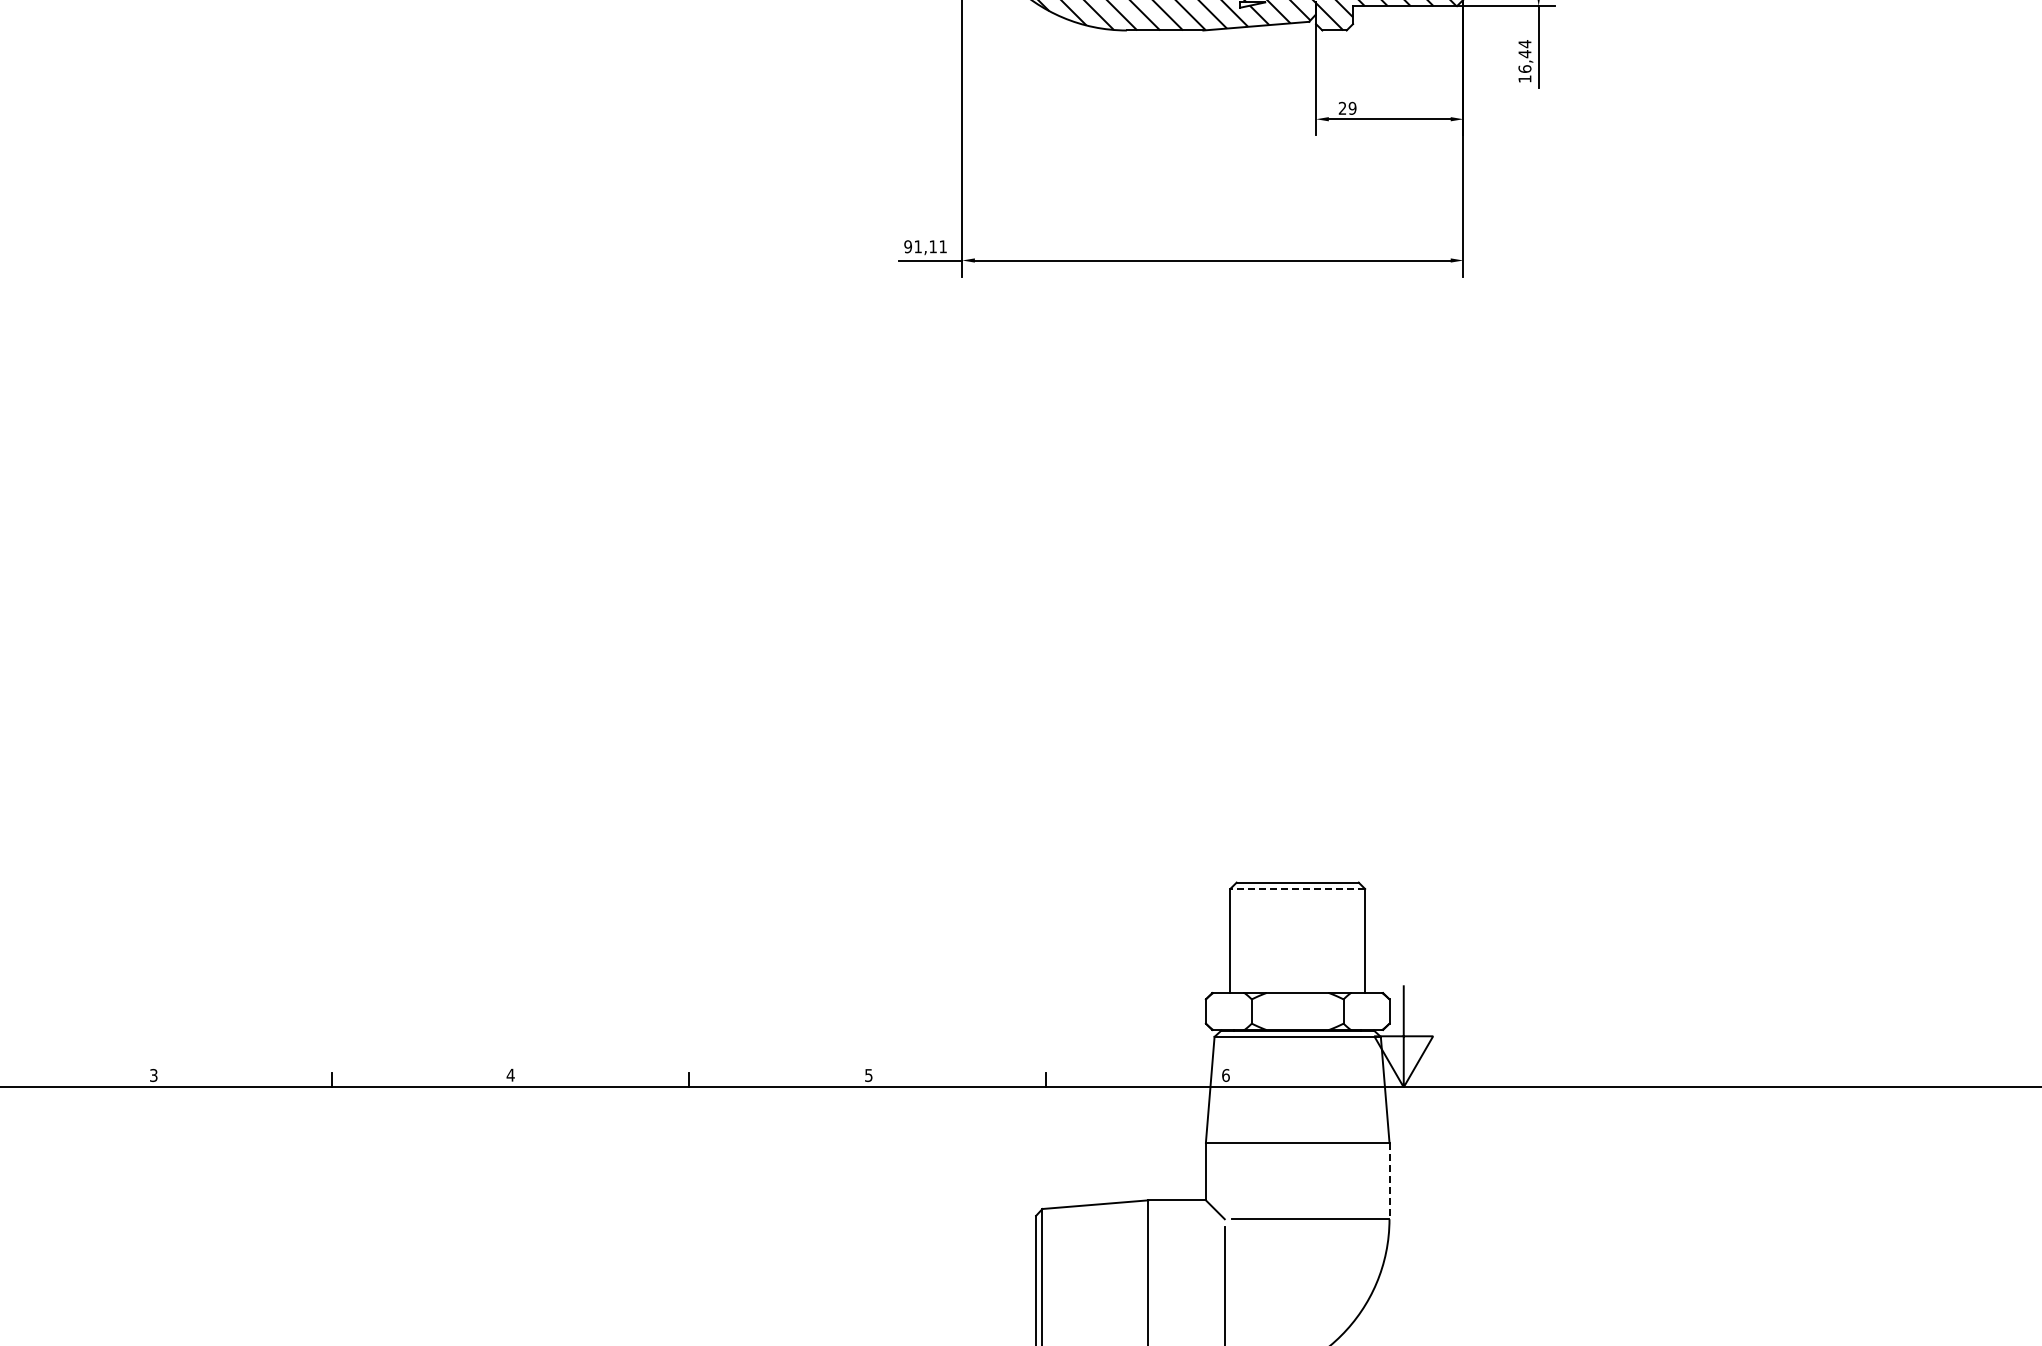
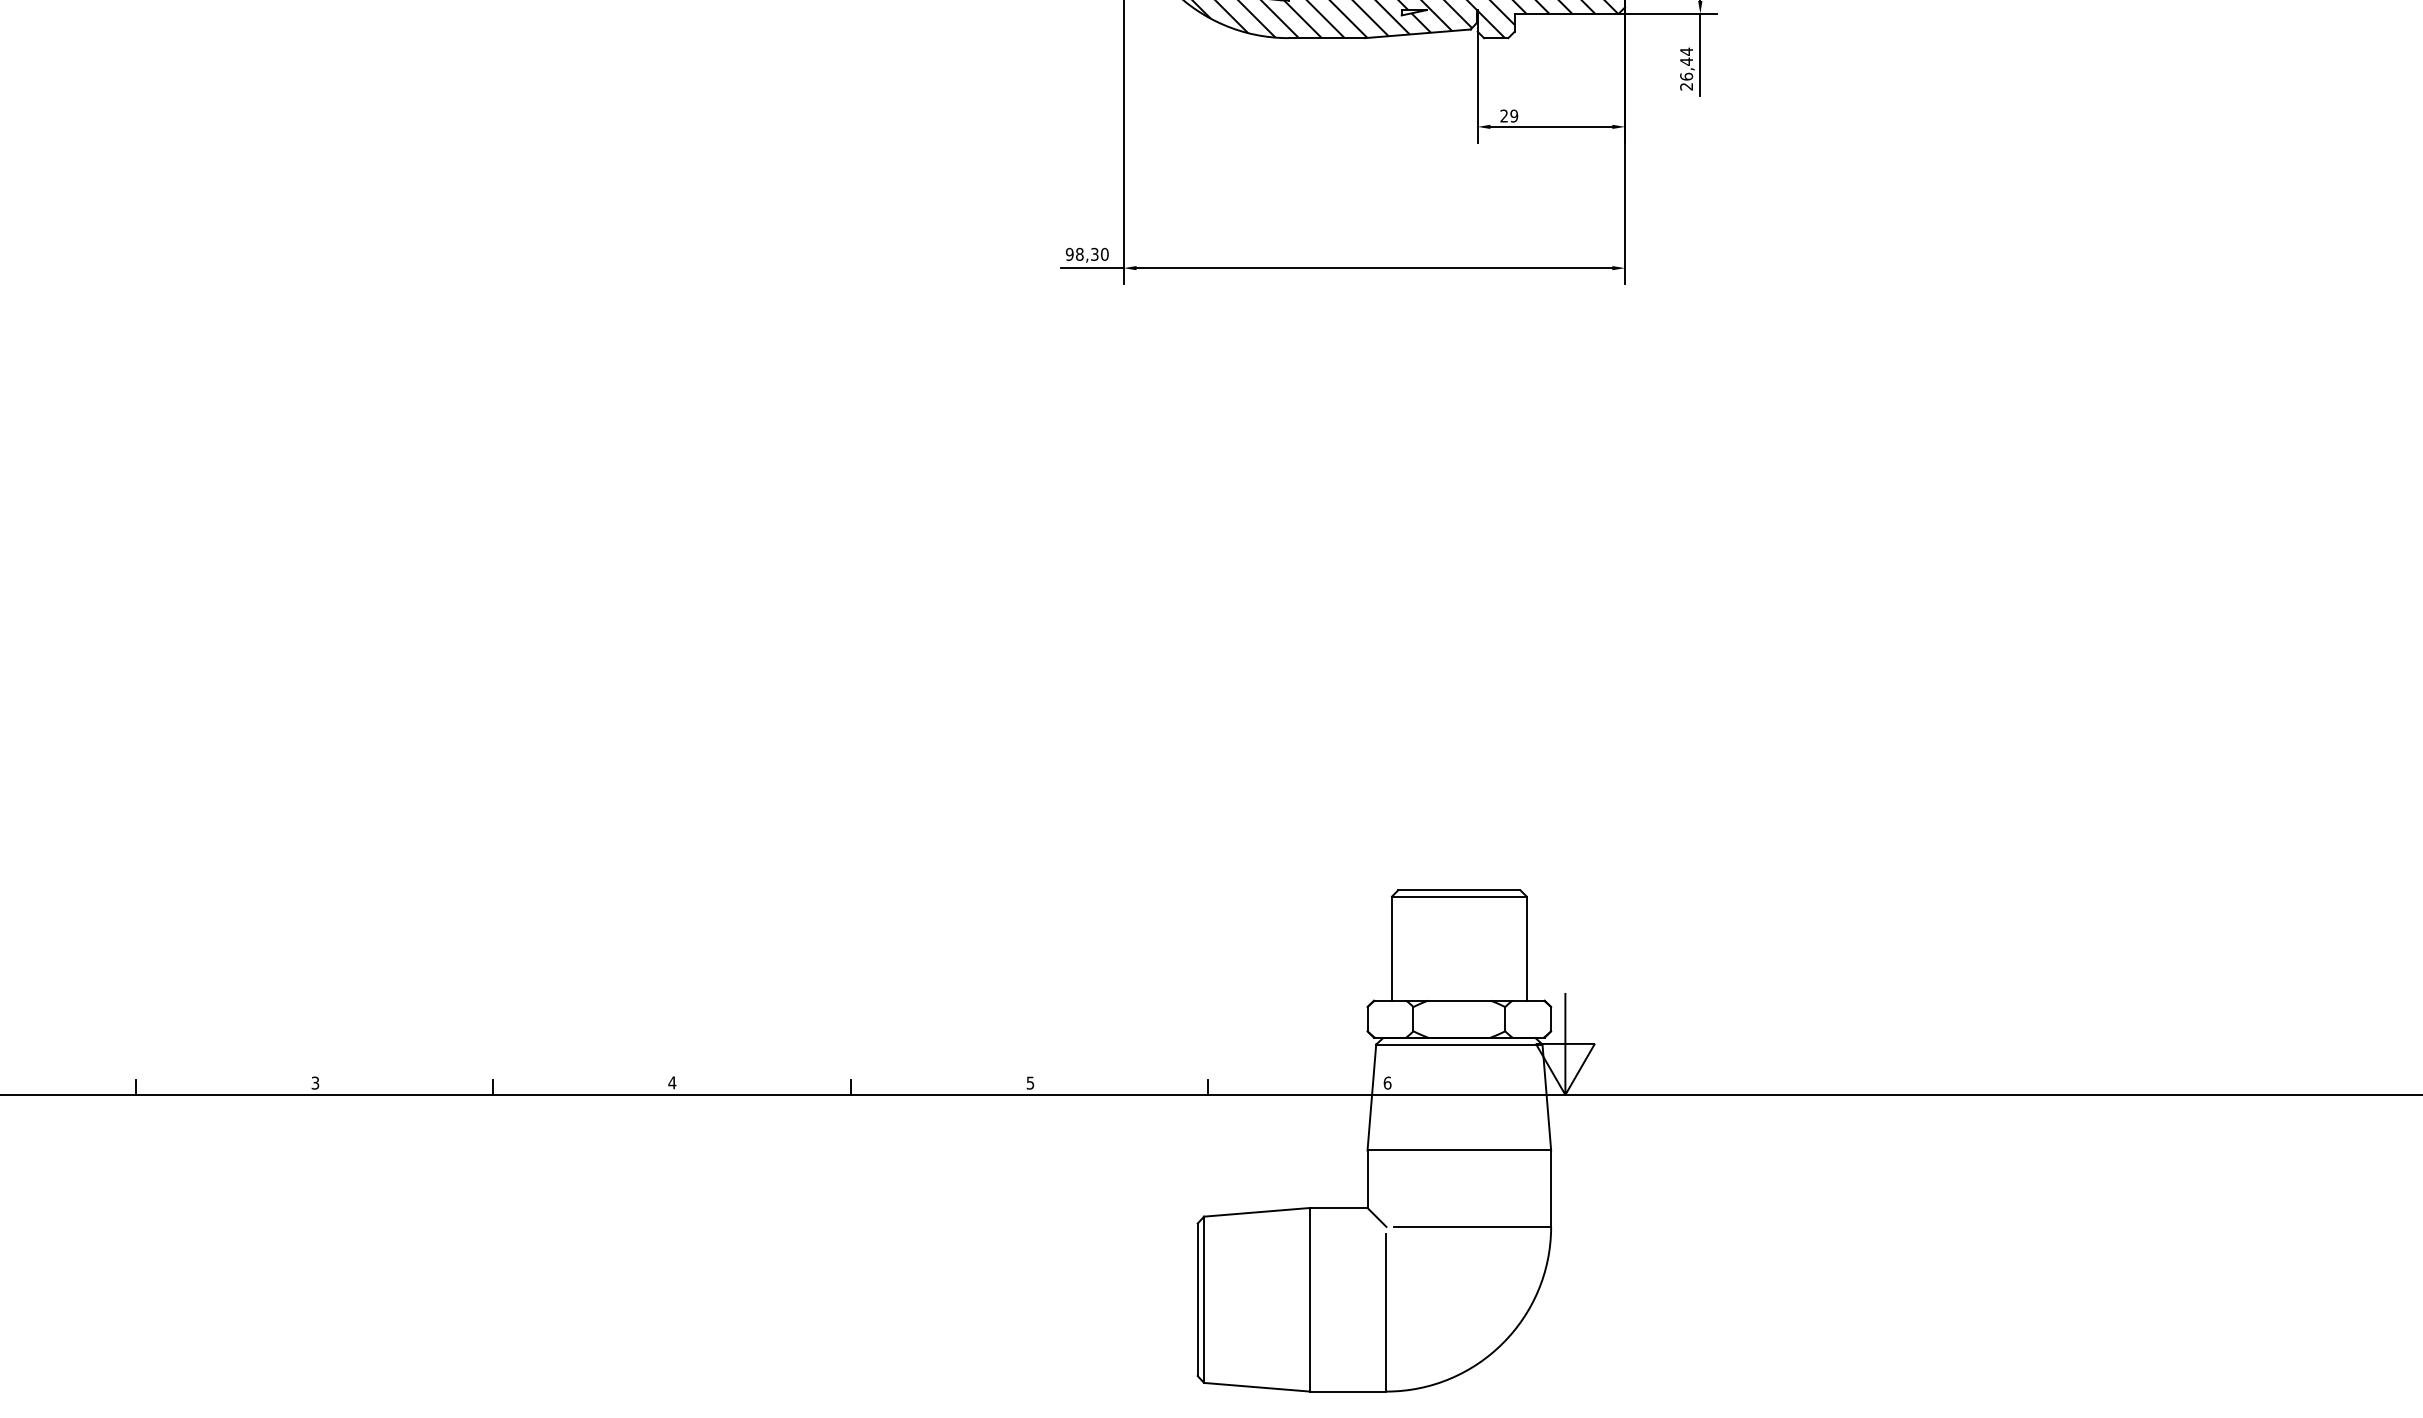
text: (1524, 78) -> (1686, 86), 16,44 -> 26,44
text: (930, 245) -> (1092, 253), 91,11 -> 98,30
line: (1296, 888) -> (1458, 896), dashed -> solid
line: (1389, 1181) -> (1551, 1189), dashed -> solid

